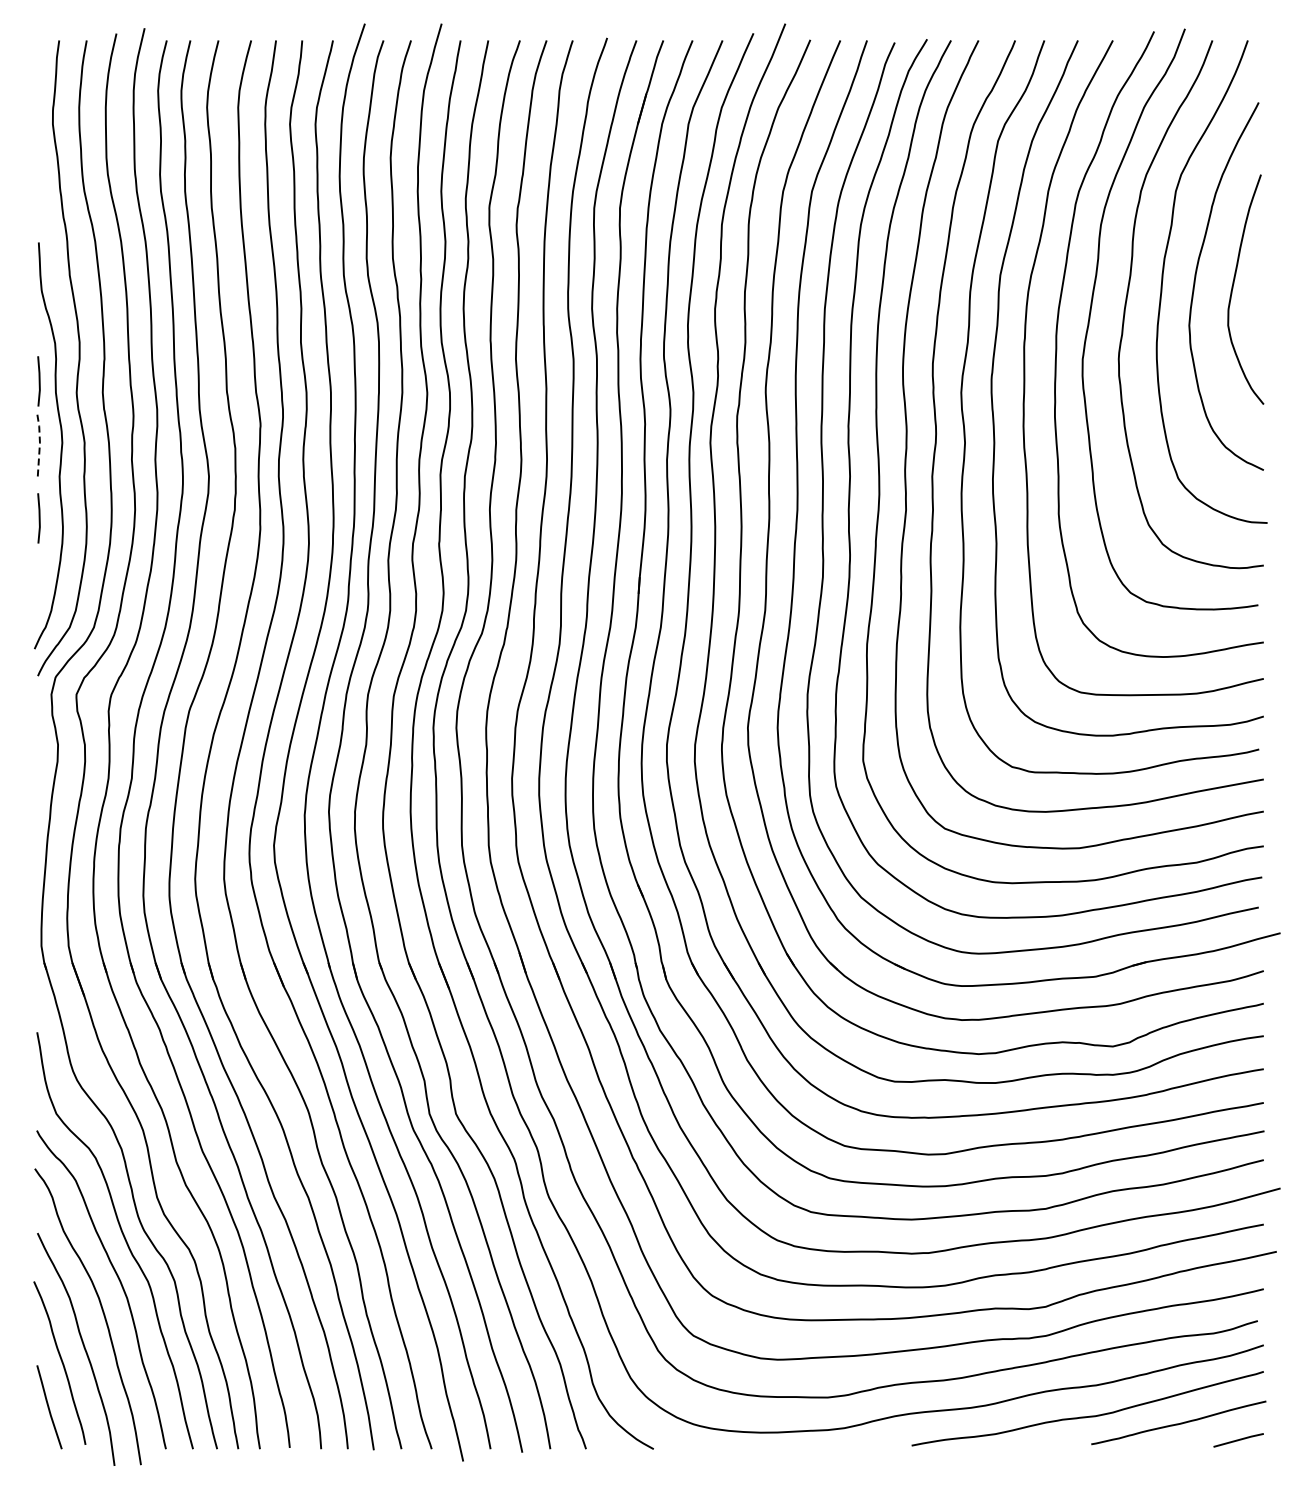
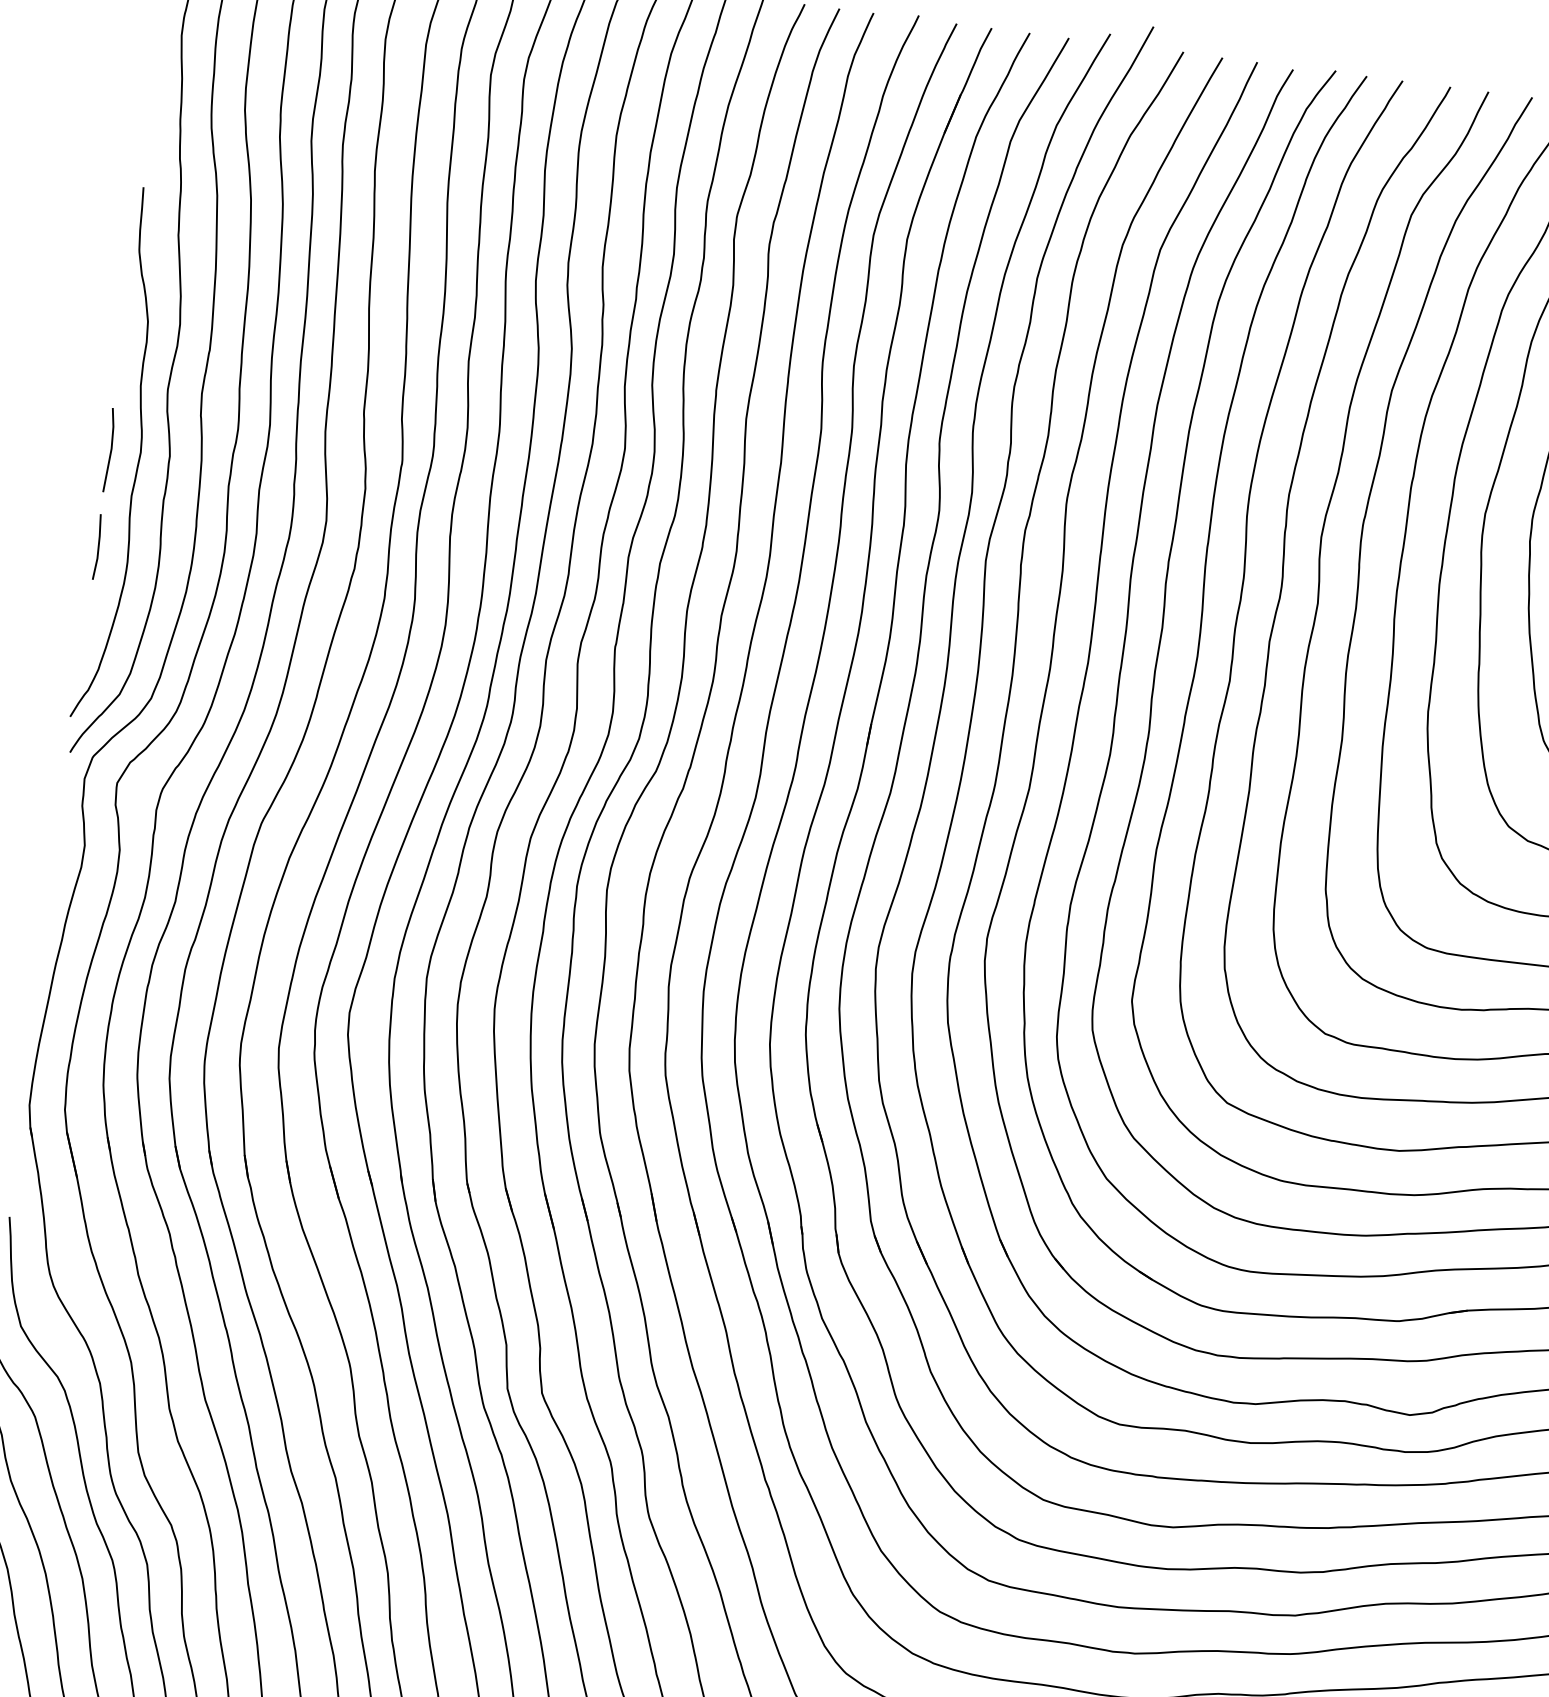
line: (38, 381) -> (119, 368), removed
line: (39, 442) -> (111, 448), dashed -> solid

